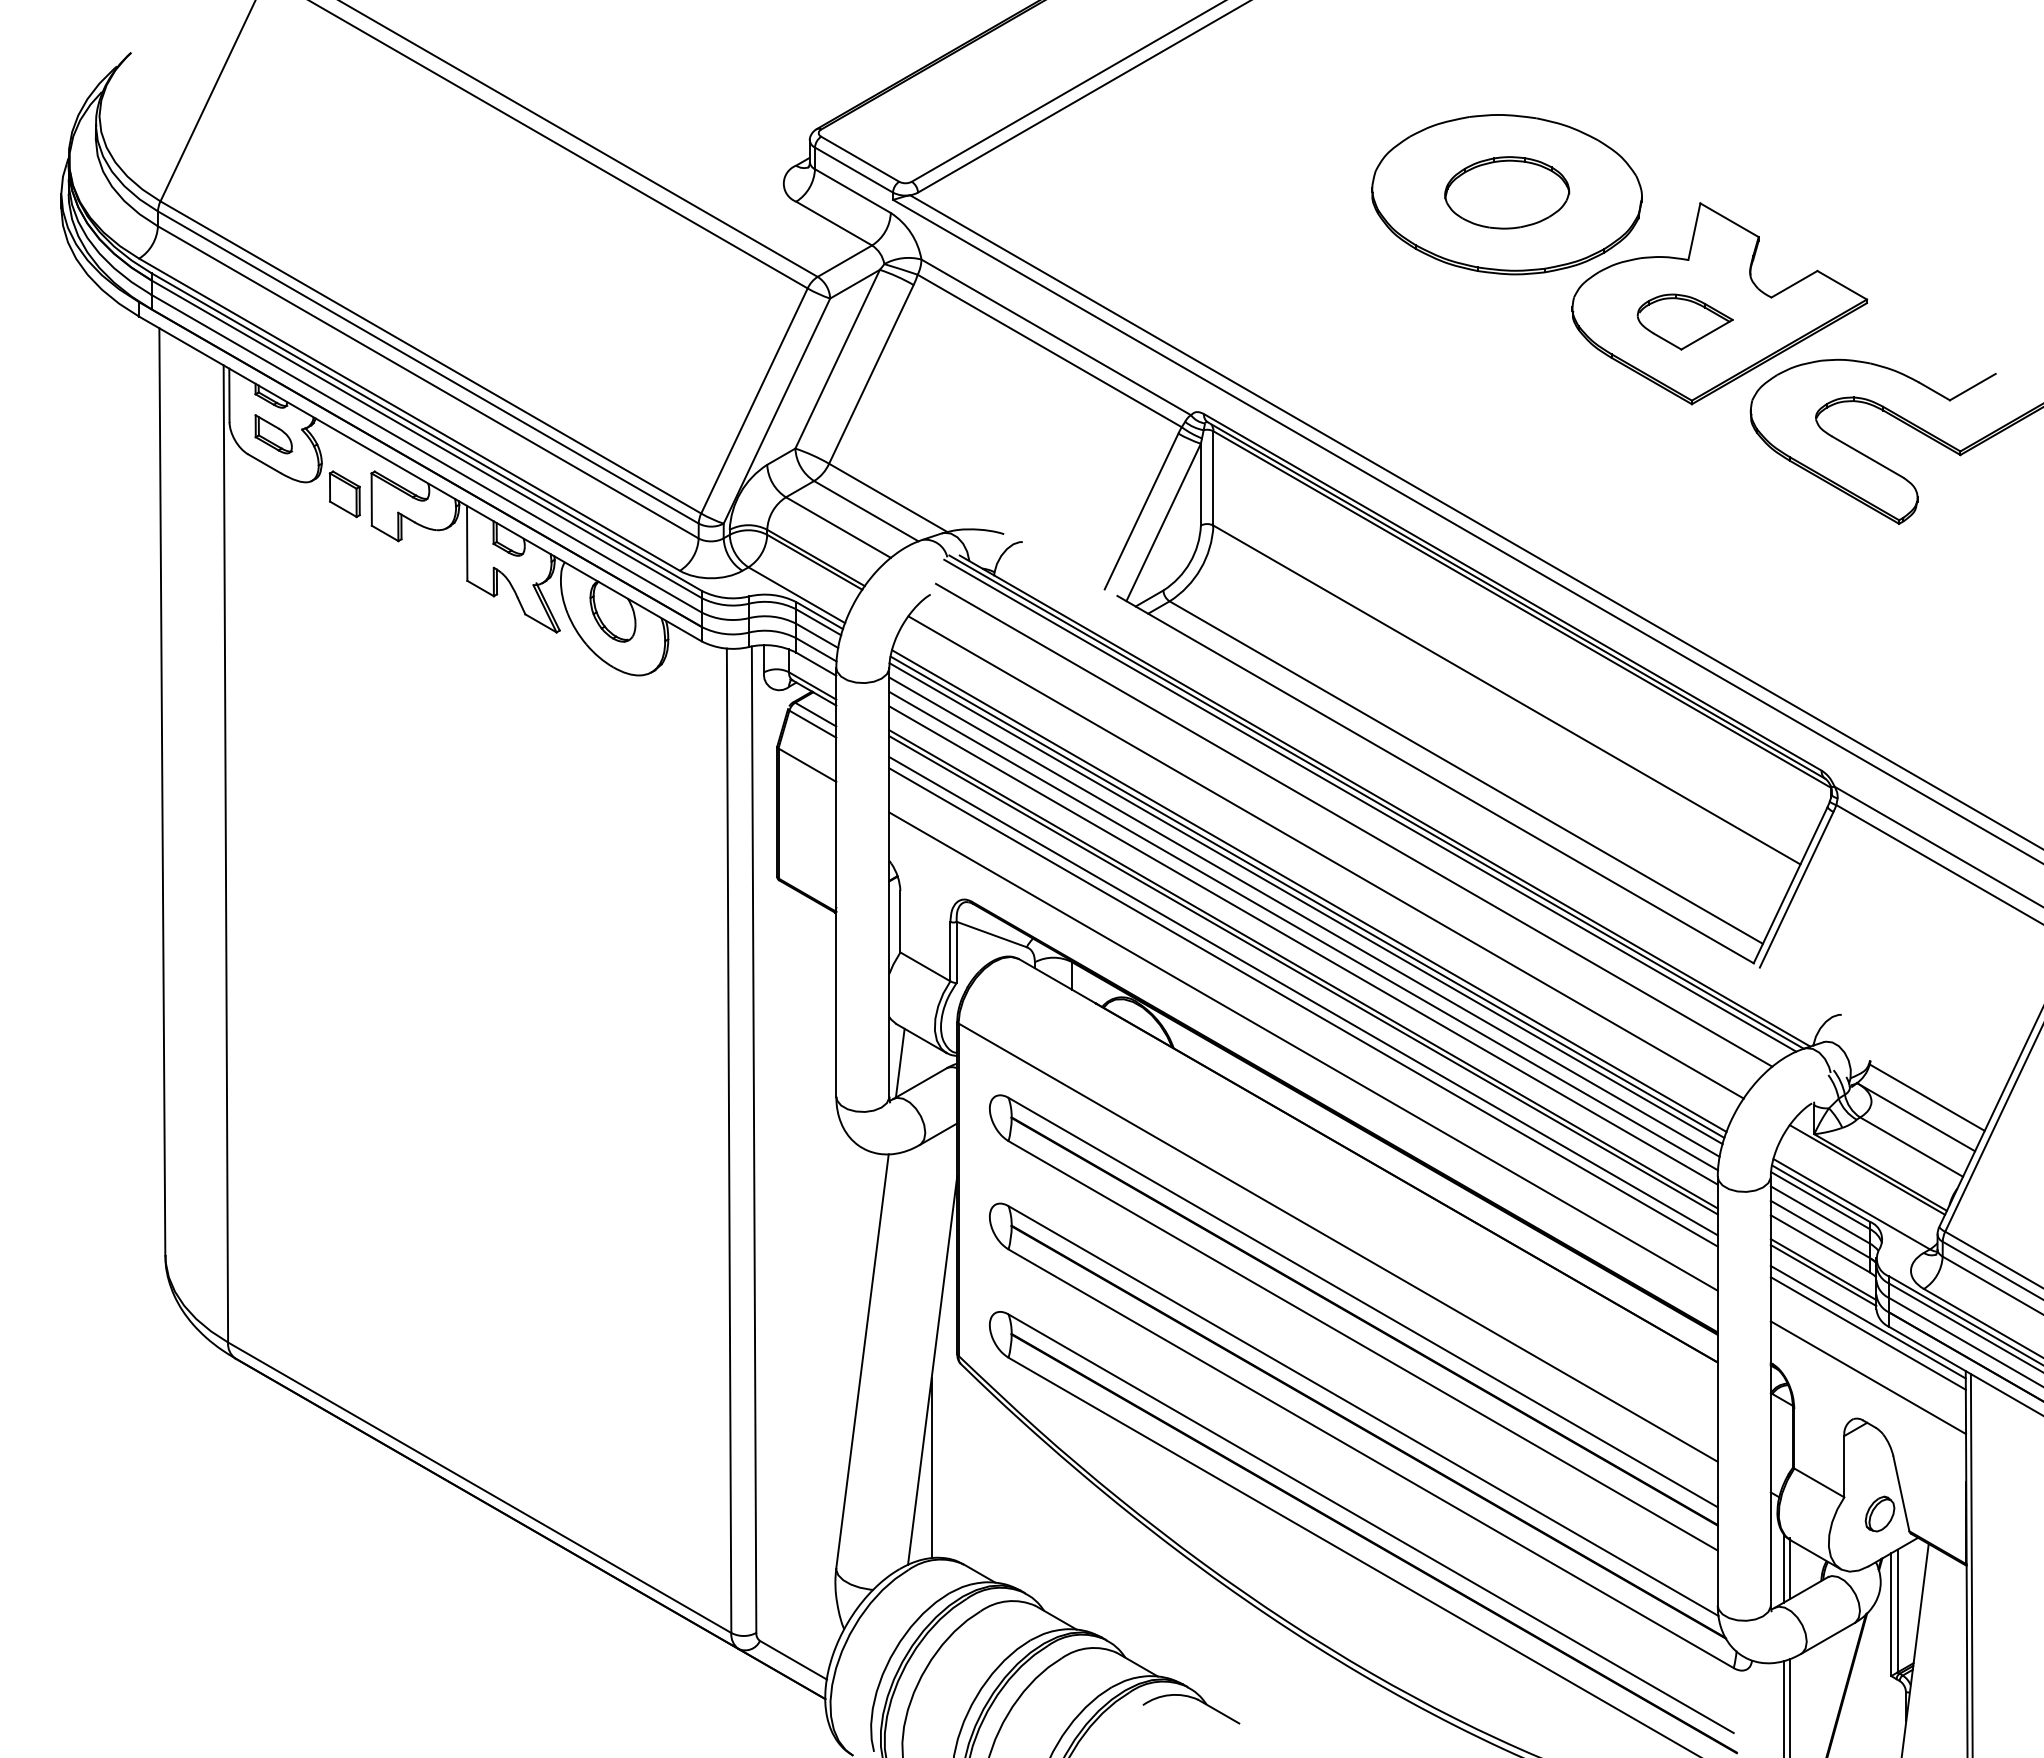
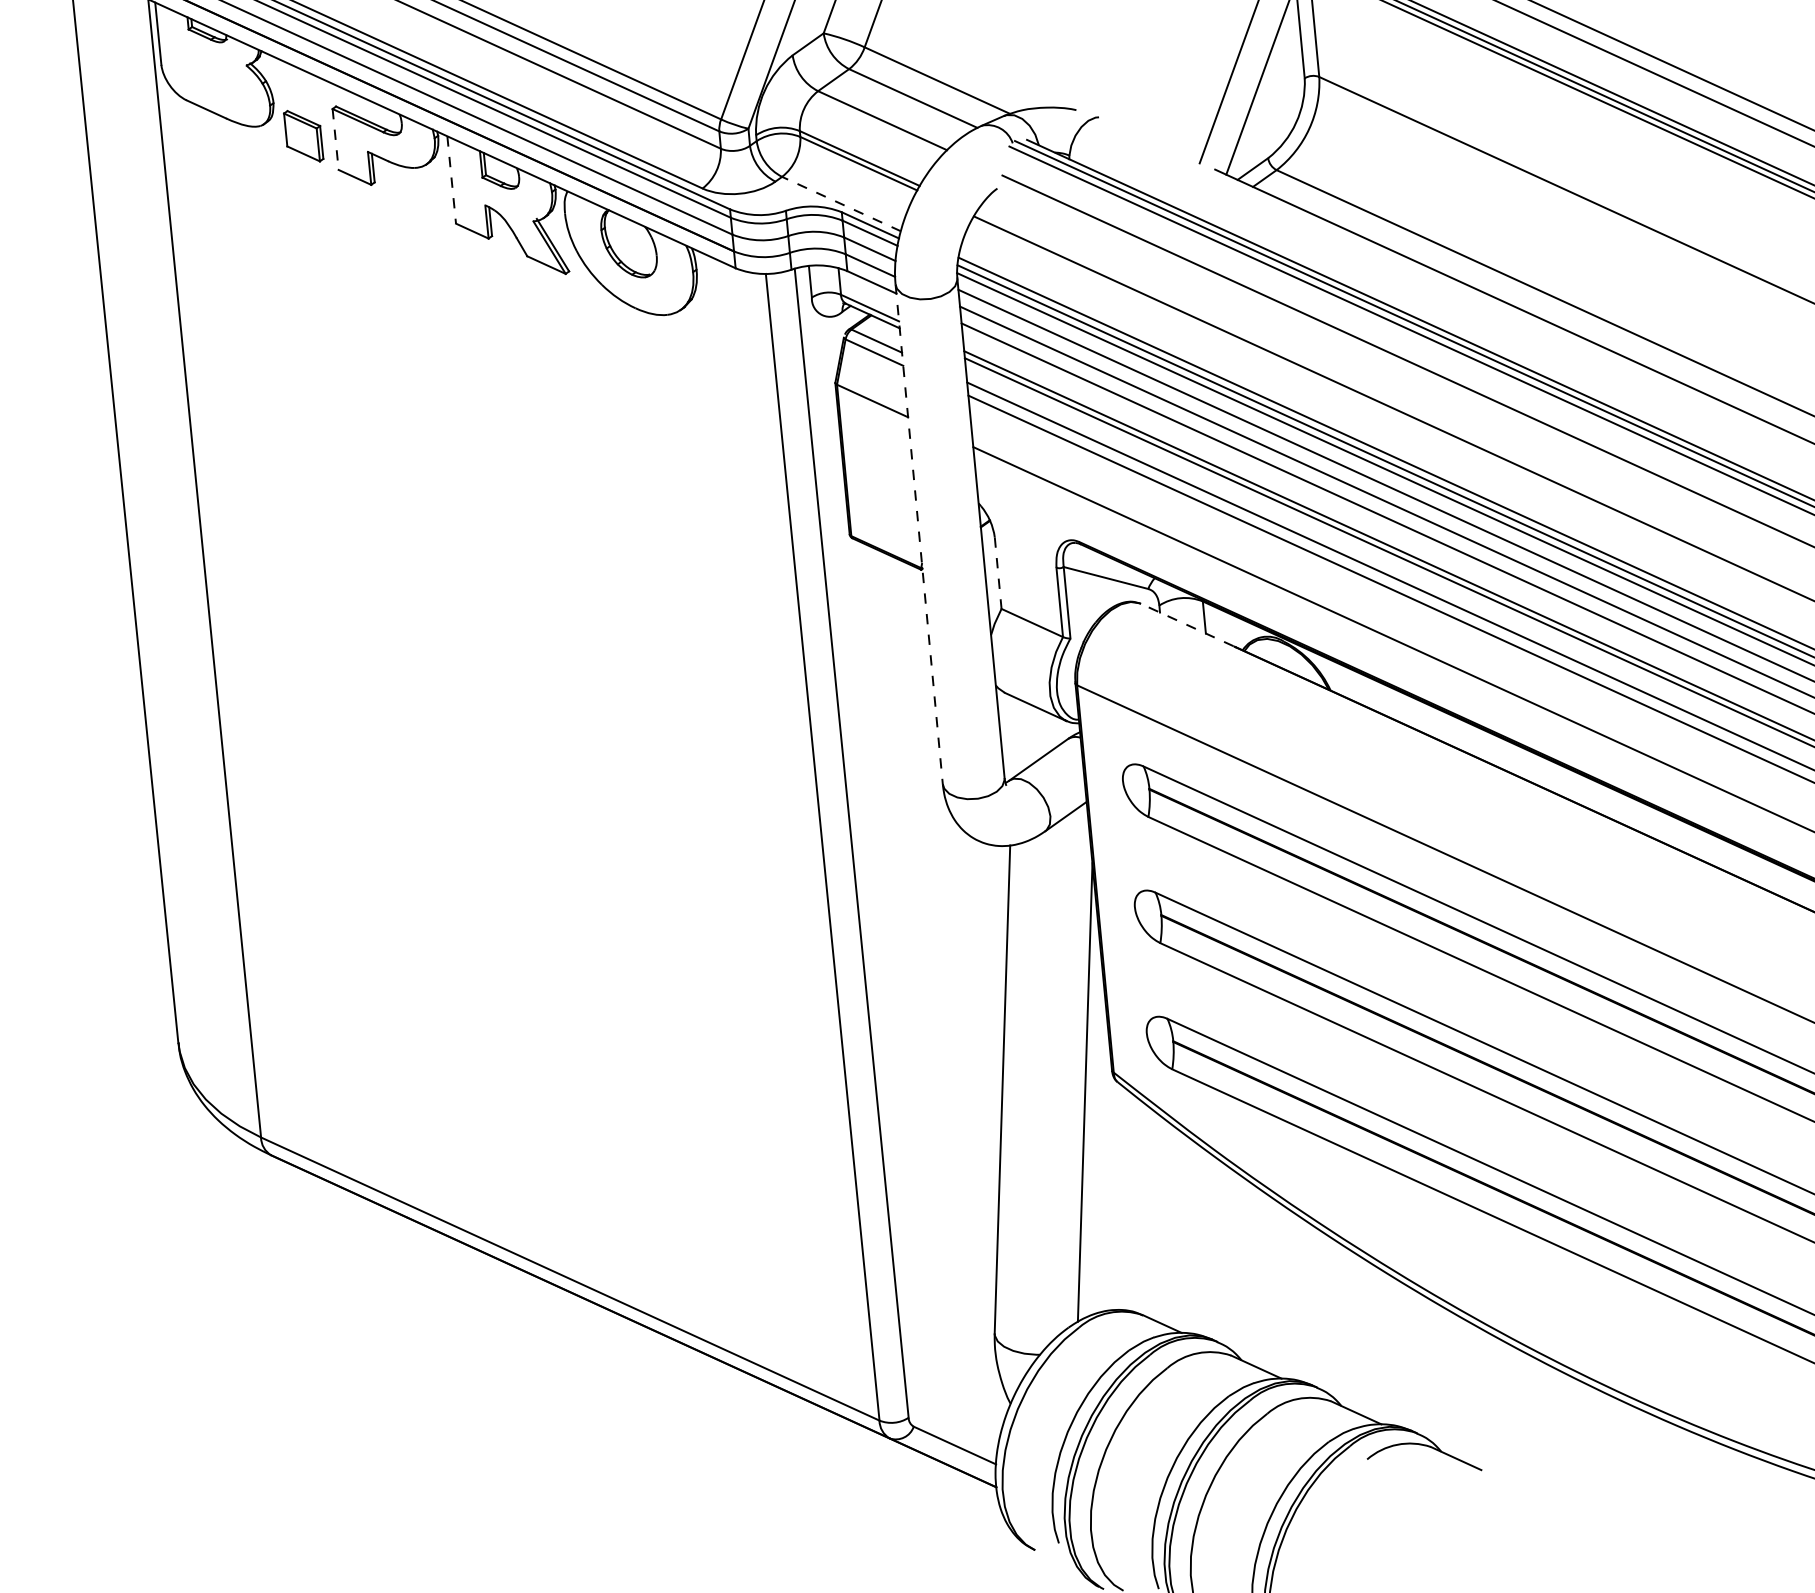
part: (273, 434) -> (213, 74), removed
line: (371, 500) -> (335, 140), solid -> dashed
line: (467, 543) -> (452, 180), solid -> dashed
line: (796, 595) -> (841, 204), solid -> dashed
line: (836, 882) -> (919, 534), solid -> dashed
line: (900, 921) -> (998, 572), solid -> dashed
line: (1056, 980) -> (1186, 624), solid -> dashed
line: (899, 1062) -> (1012, 737), removed
line: (931, 1468) -> (1094, 1206), removed

